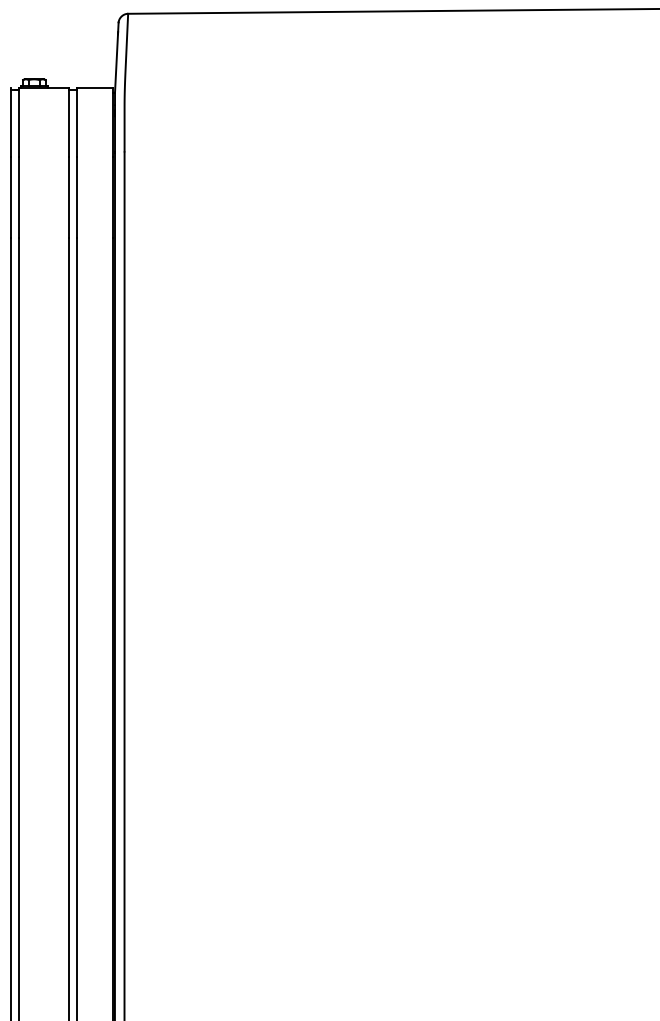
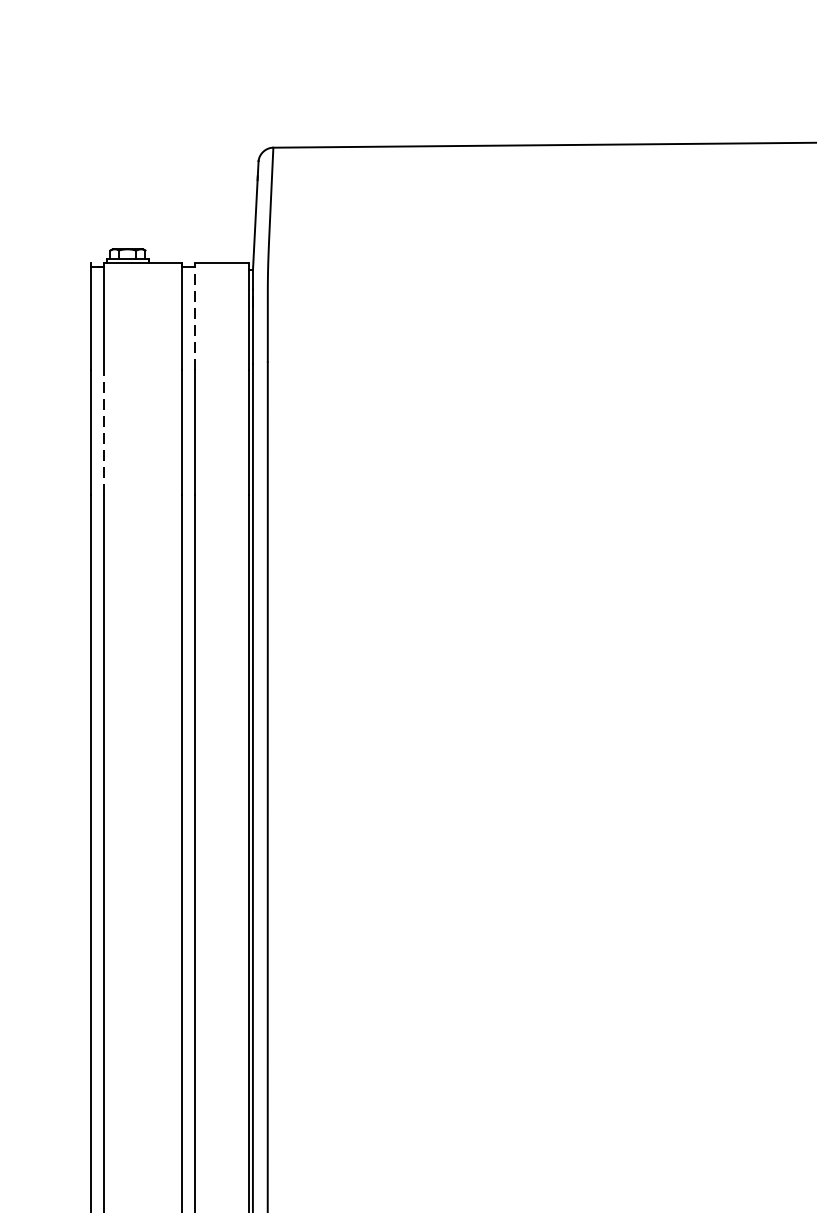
line: (77, 122) -> (194, 316), solid -> dashed
line: (19, 197) -> (104, 432), solid -> dashed

